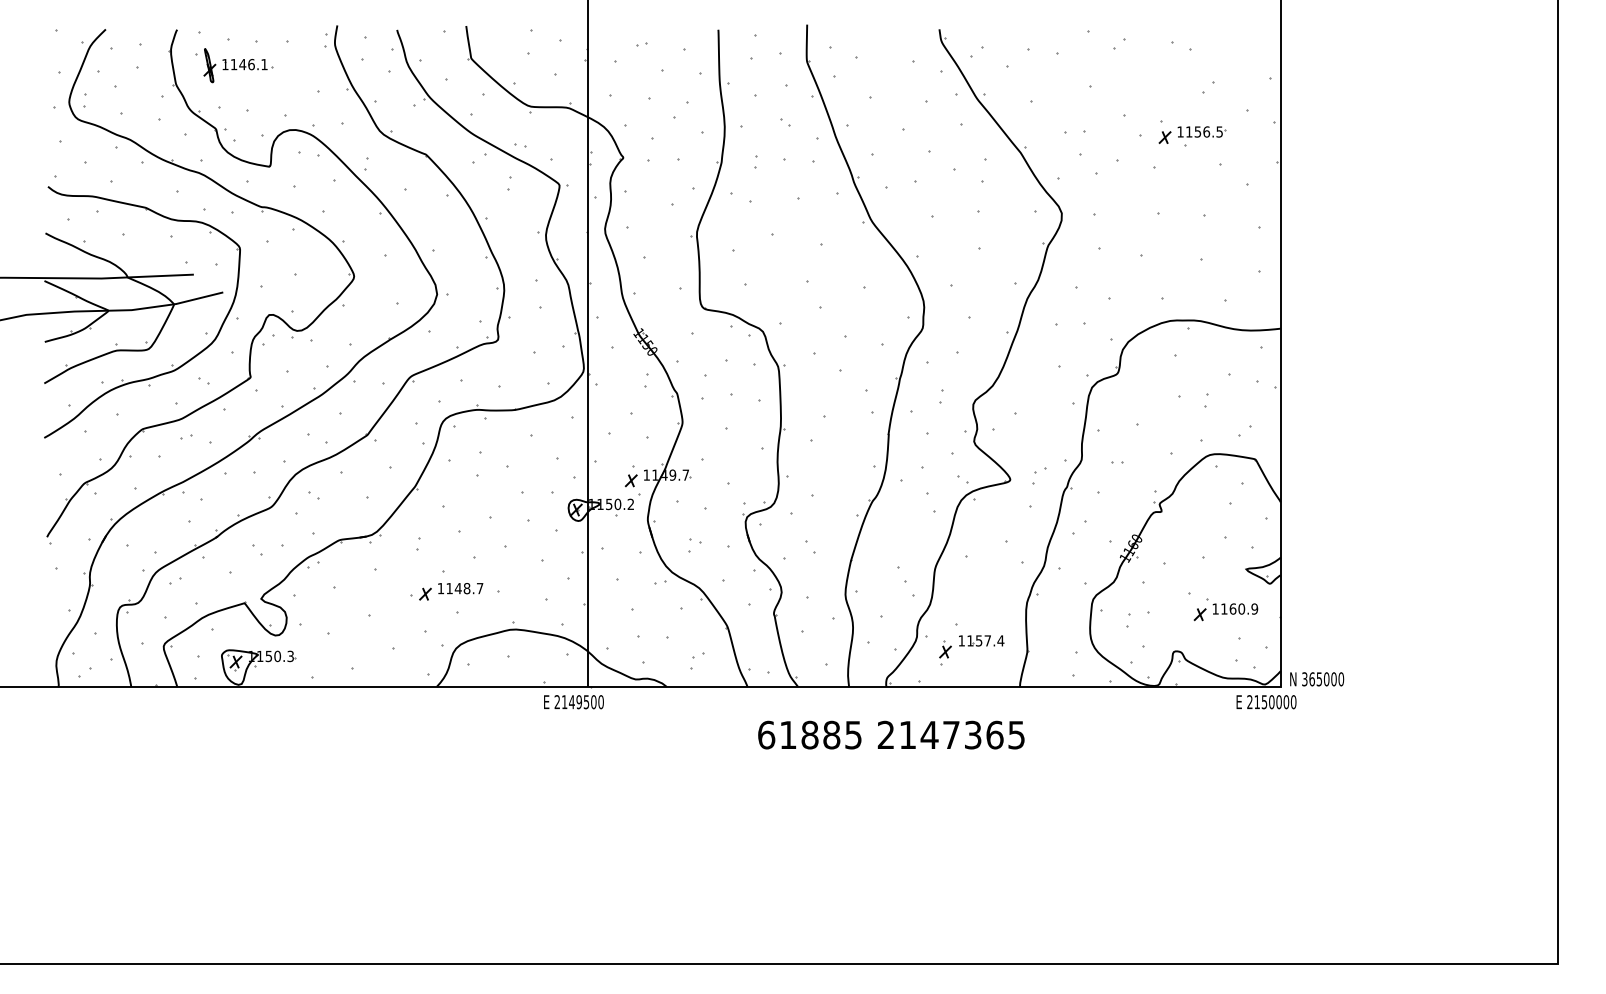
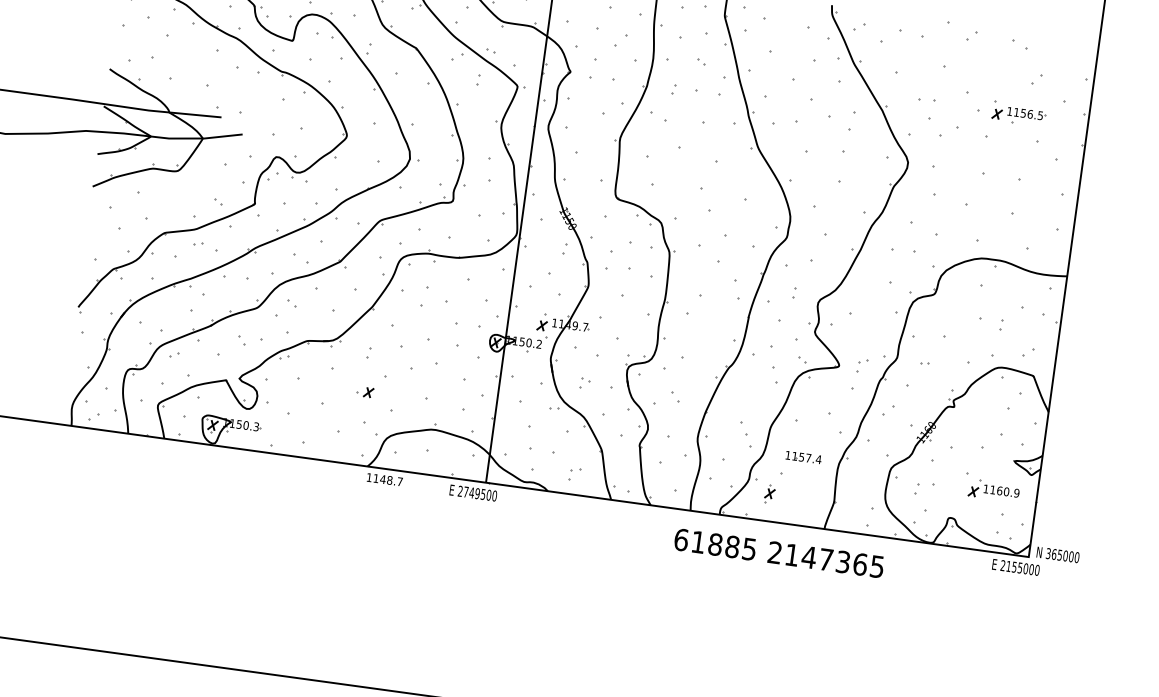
part: (172, 364) -> (195, 185), removed
text: (460, 588) -> (384, 479), moved
part: (981, 640) -> (803, 457), moved
text: (564, 702) -> (465, 492), 2149500 -> 2749500
text: (1271, 702) -> (1019, 568), 2150000 -> 2155000
text: (891, 734) -> (779, 552), moved

